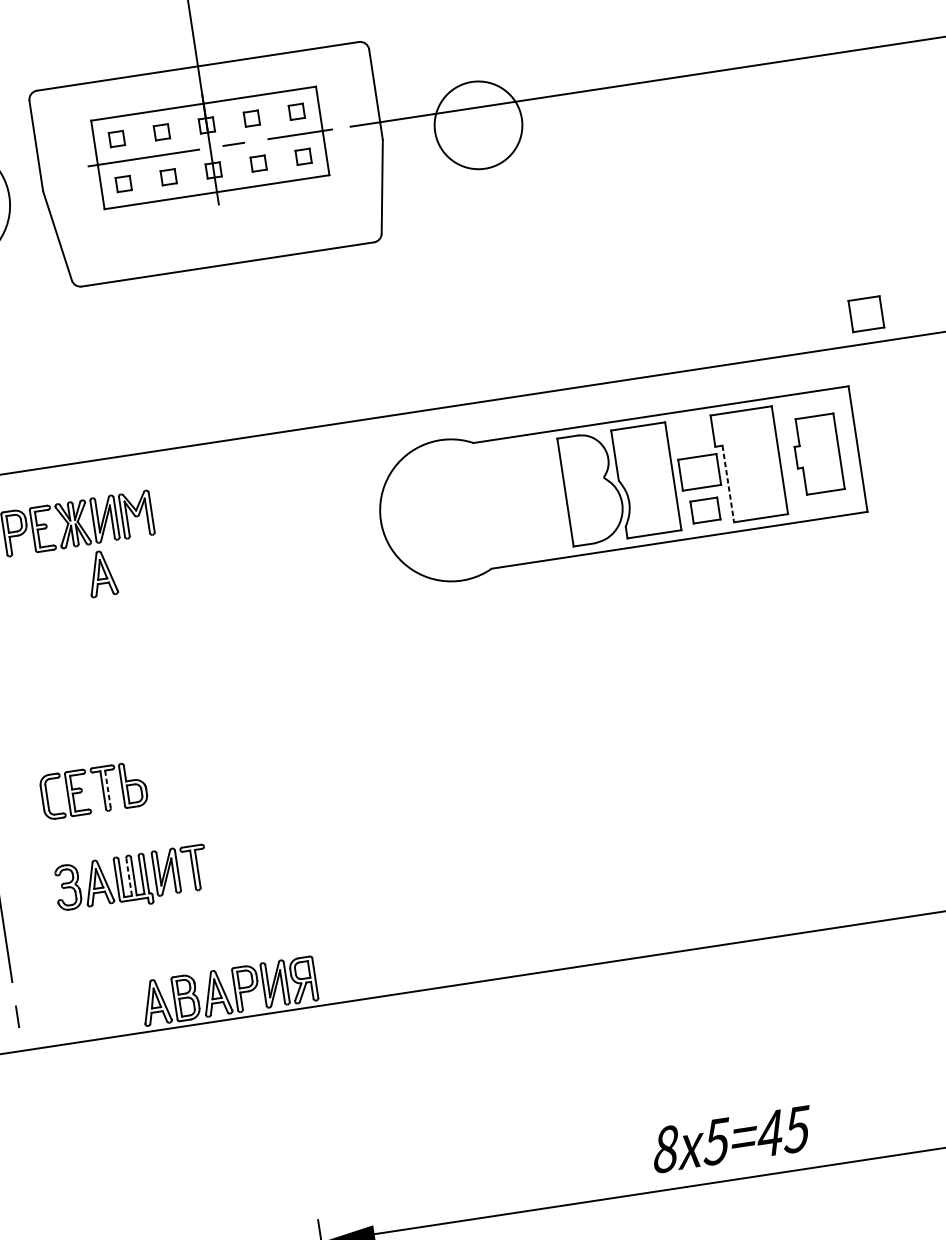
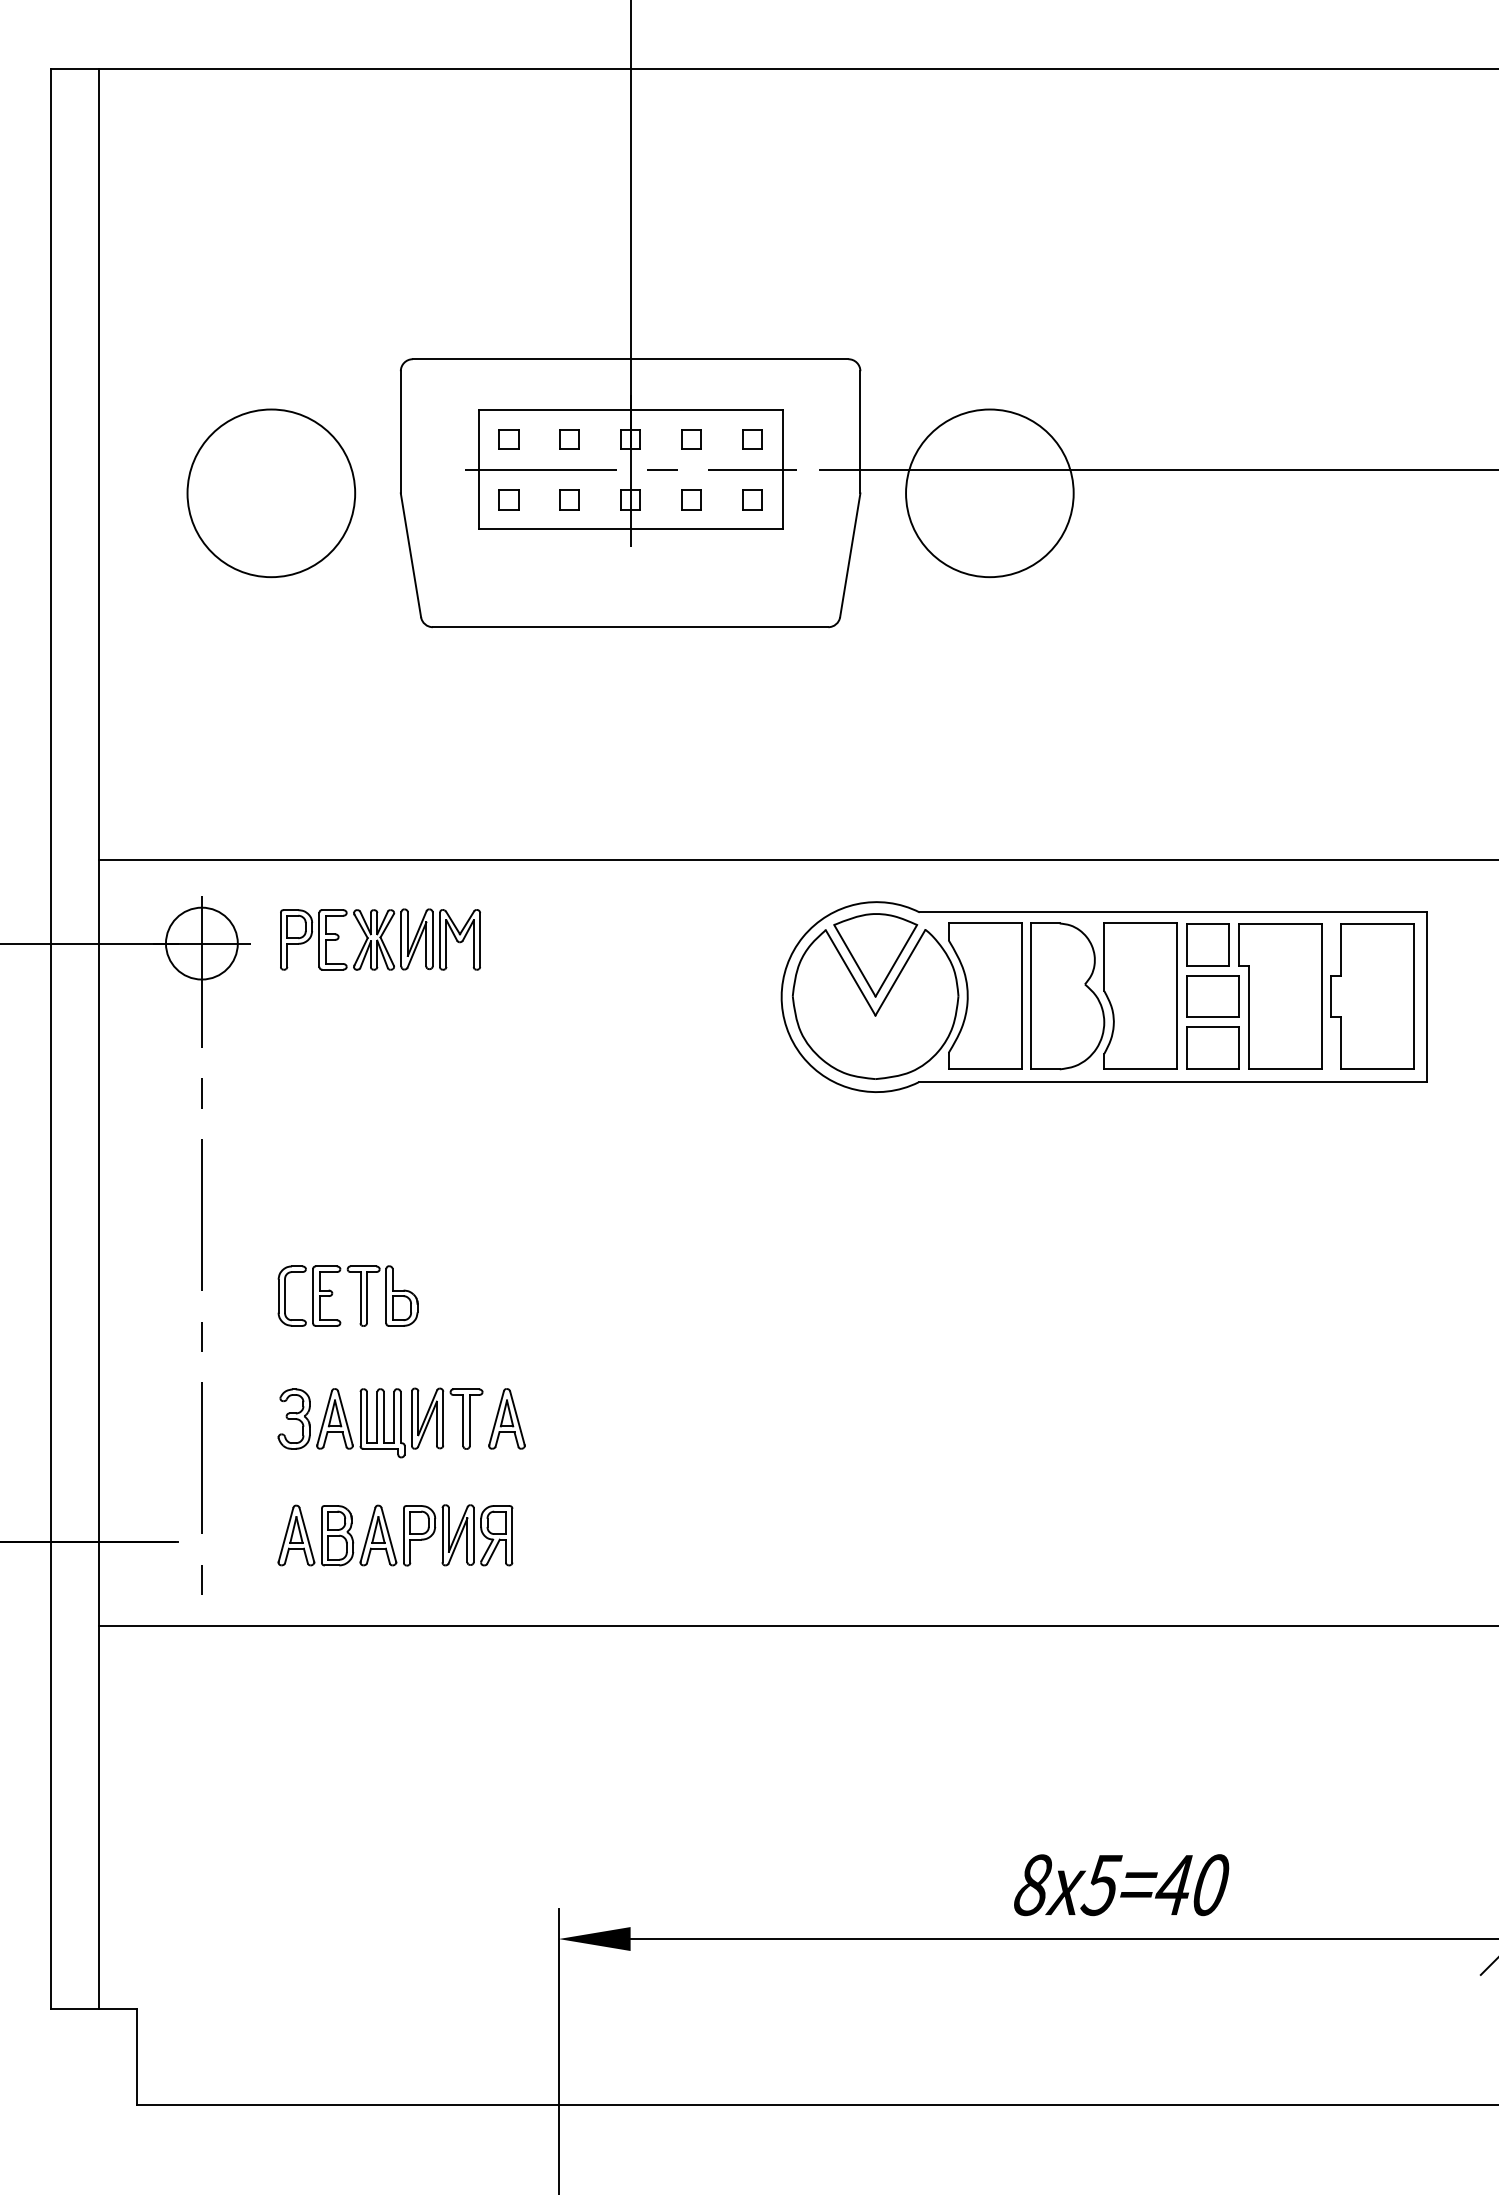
circle: (478, 125) -> (989, 493), size x1.43
part: (865, 314) -> (1207, 944), moved
part: (817, 454) -> (1372, 996), size x1.43
line: (728, 483) -> (1248, 1017), dashed -> solid
part: (473, 506) -> (907, 996), added
part: (705, 510) -> (1212, 1047), size x1.43
part: (101, 573) -> (506, 1418), moved
line: (107, 789) -> (366, 1297), dashed -> solid
line: (129, 876) -> (377, 1417), dashed -> solid
part: (228, 991) -> (395, 1535), moved
text: (797, 1129) -> (1210, 1884), 5=45 -> 5=40

